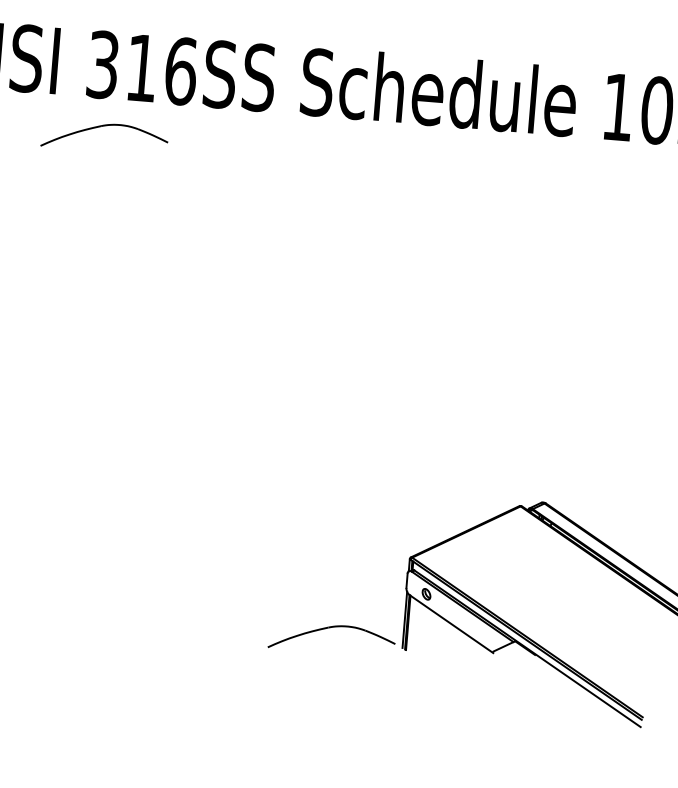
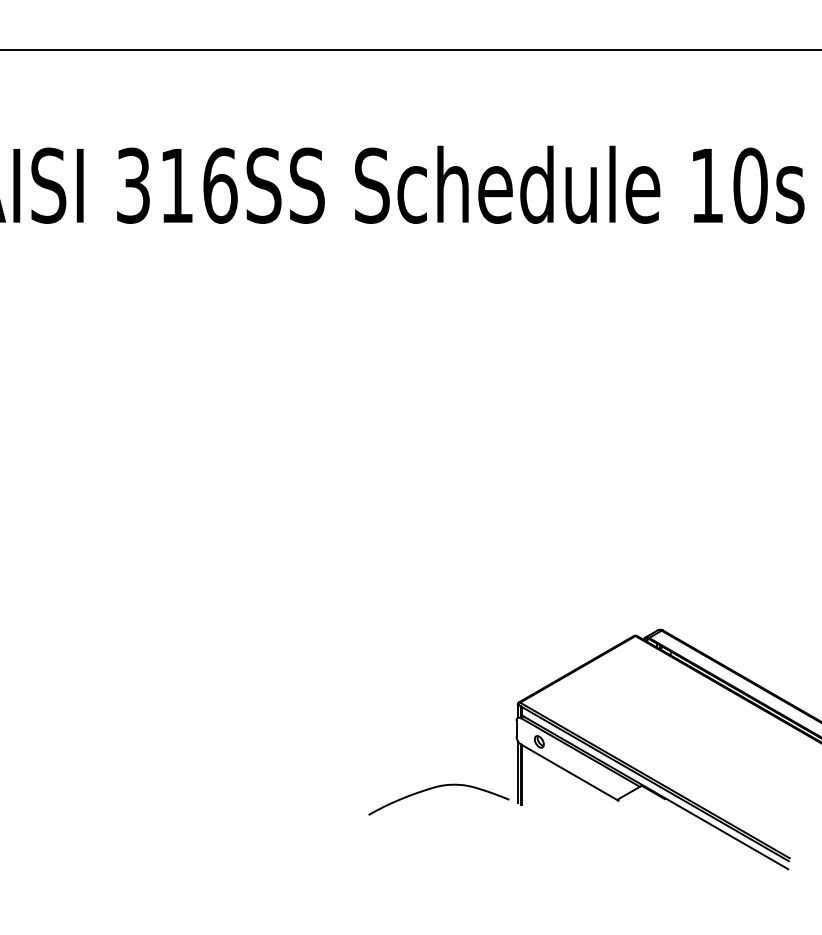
part: (102, 127) -> (138, 254), removed

